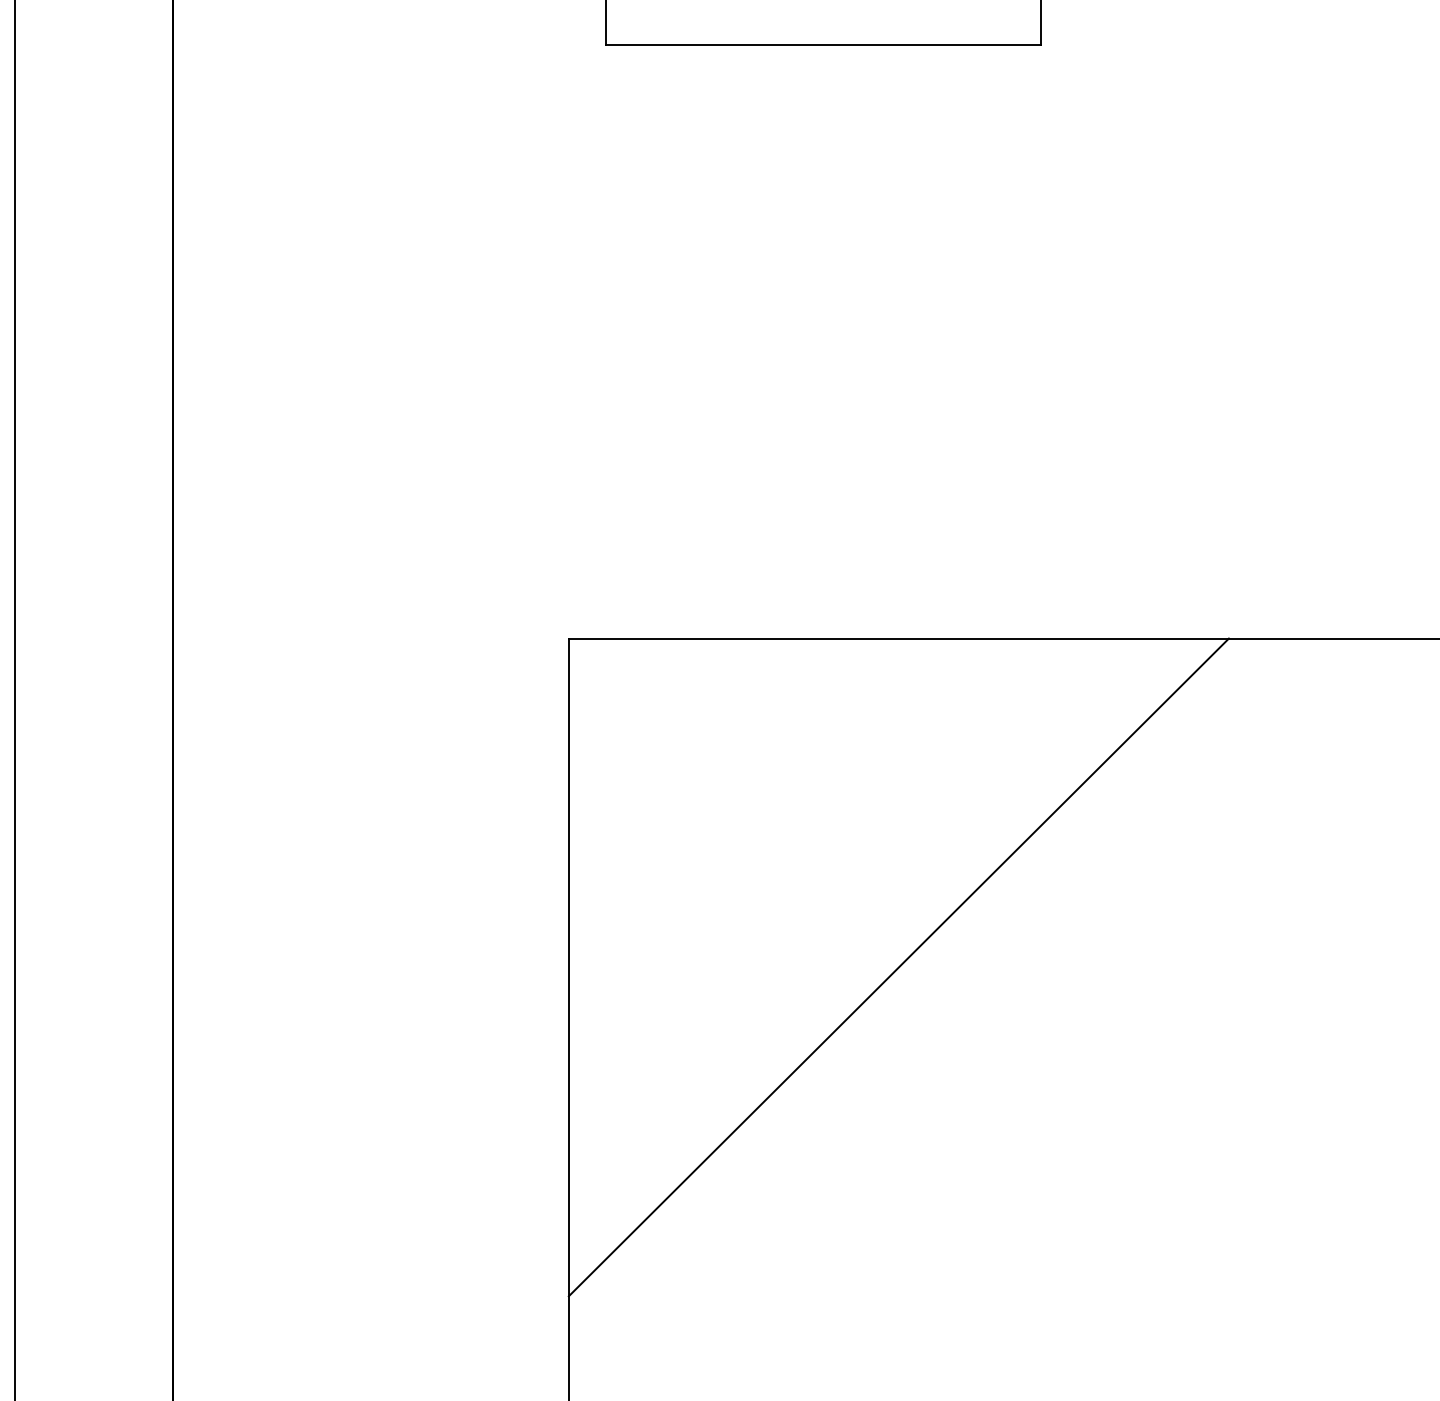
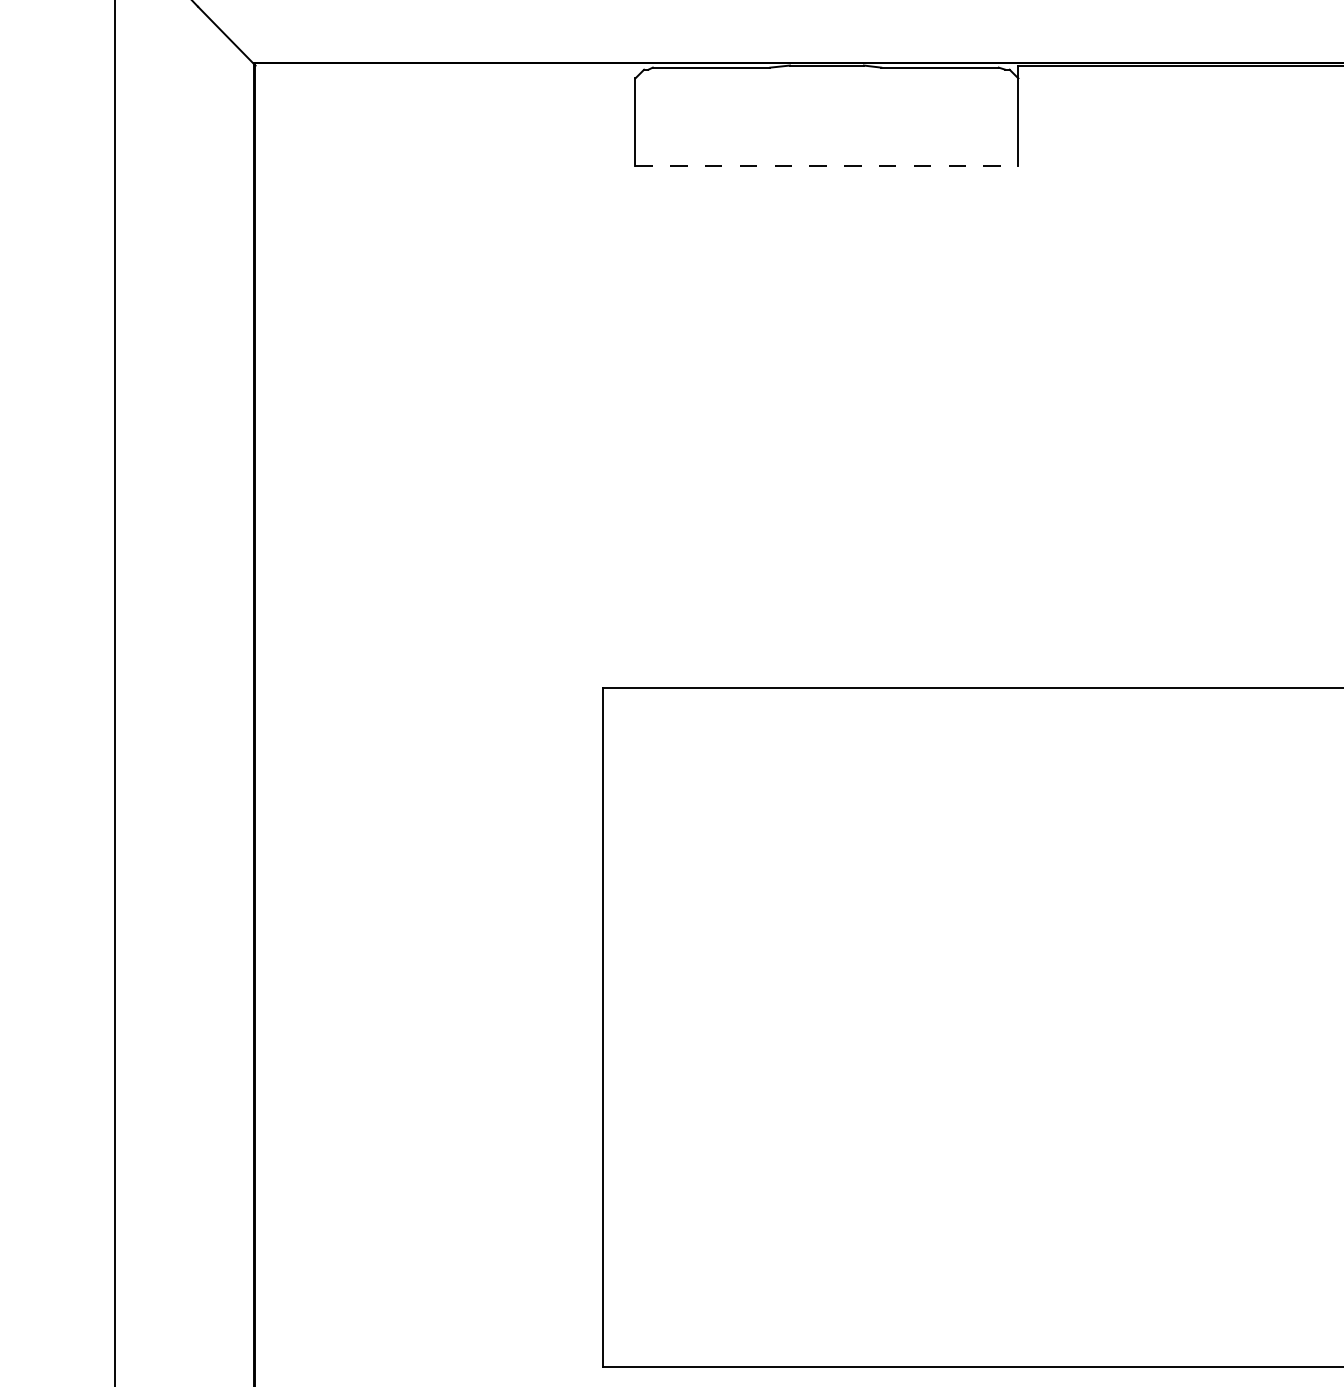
line: (824, 45) -> (827, 165), solid -> dashed
line: (898, 966) -> (892, 976), removed

